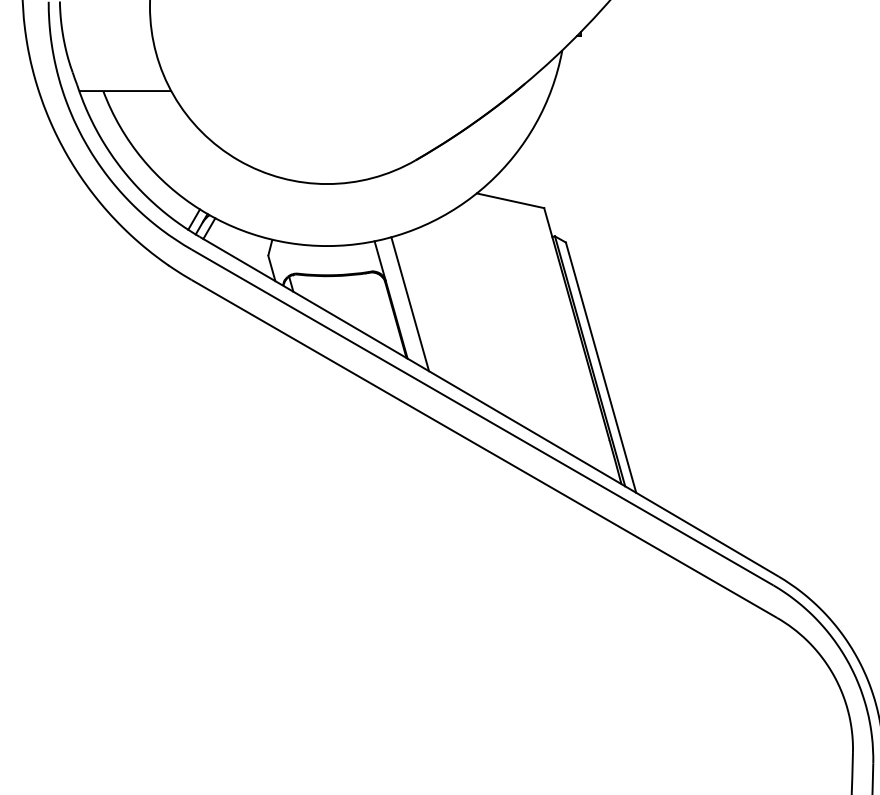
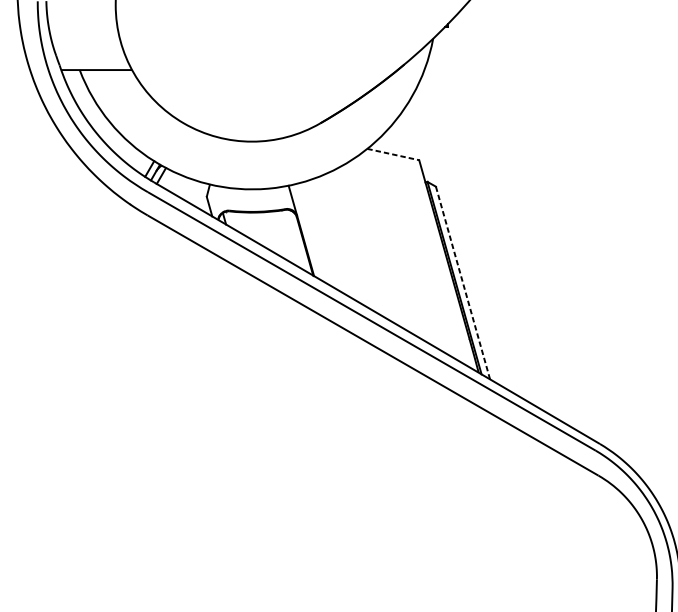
line: (510, 200) -> (393, 154), solid -> dashed
line: (410, 304) -> (316, 234), removed
line: (601, 368) -> (463, 283), solid -> dashed

